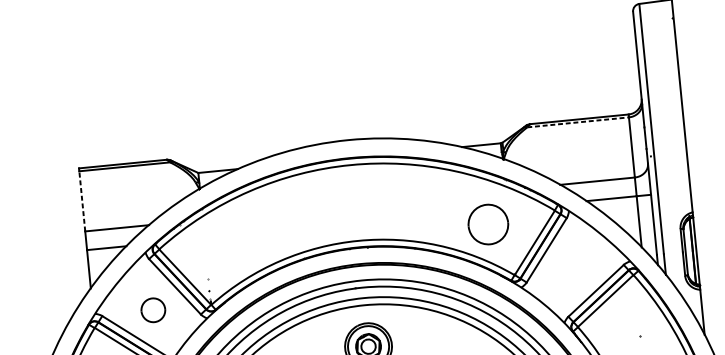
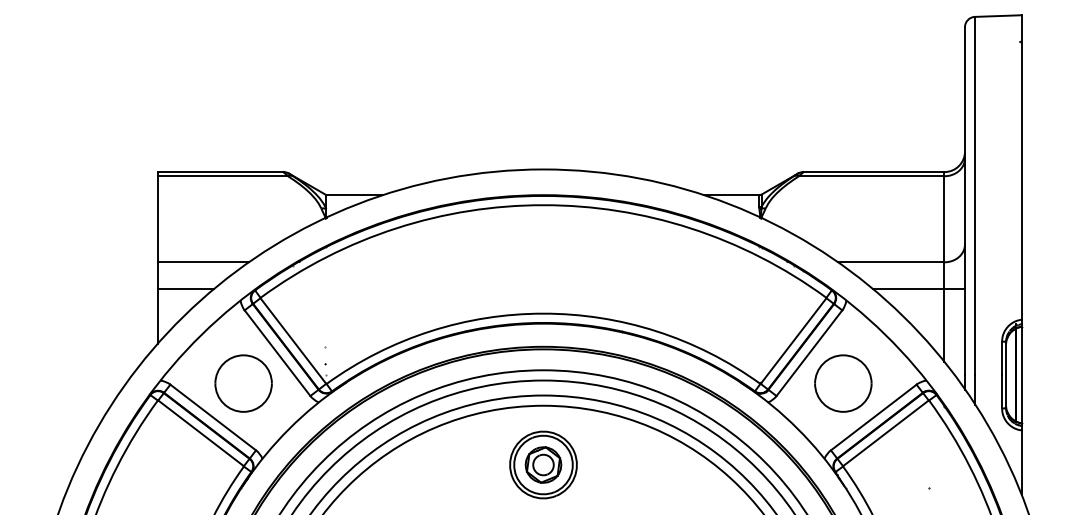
line: (577, 122) -> (871, 176), dashed -> solid
line: (82, 200) -> (158, 218), dashed -> solid
part: (488, 224) -> (843, 383), moved
part: (153, 310) -> (243, 383), size x1.67

